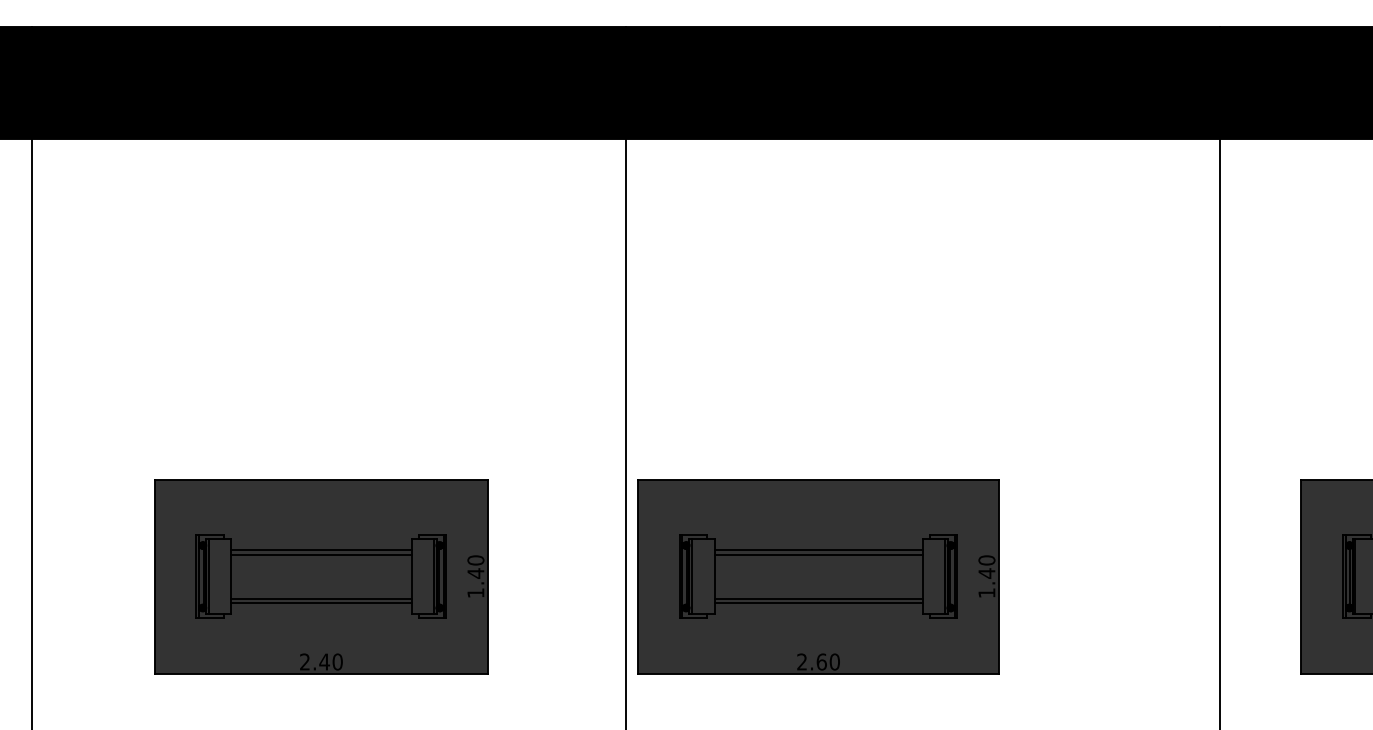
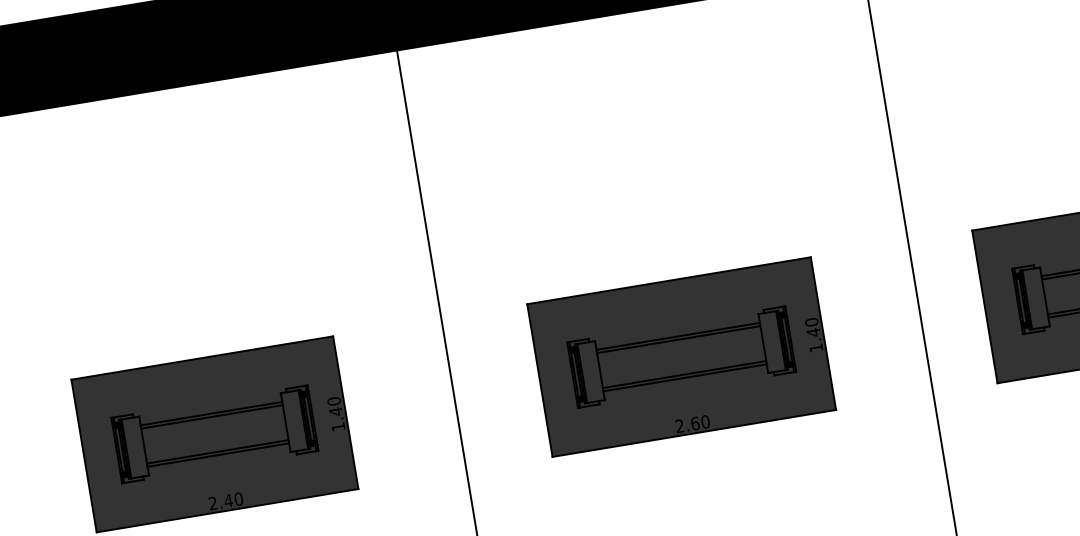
part: (818, 576) -> (681, 356), moved

